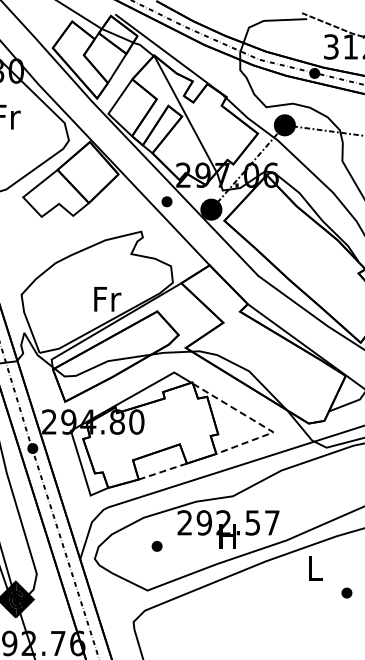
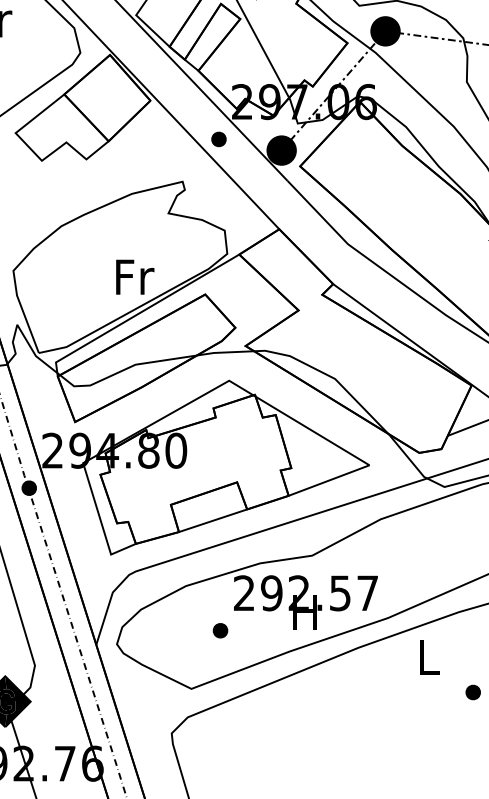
line: (259, 424) -> (349, 454), dashed -> solid
line: (162, 471) -> (212, 520), dashed -> solid
part: (156, 546) -> (219, 630), moved

